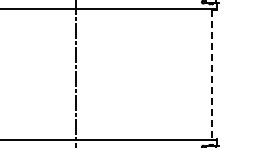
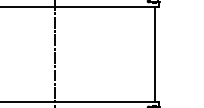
line: (212, 74) -> (155, 54), dashed -> solid

